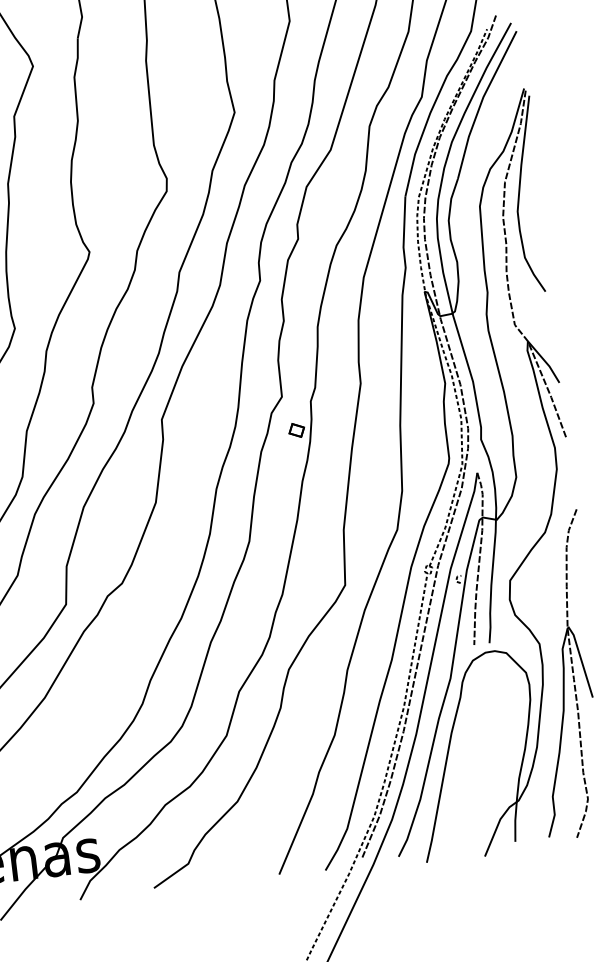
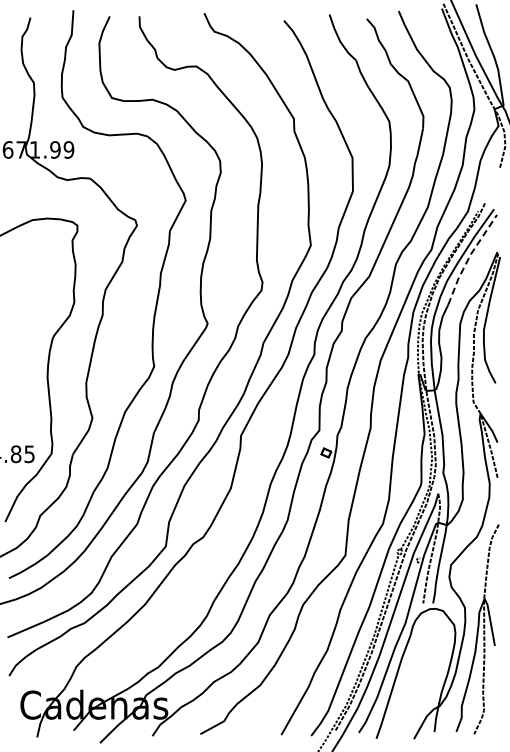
line: (481, 102) -> (469, 257), solid -> dashed

